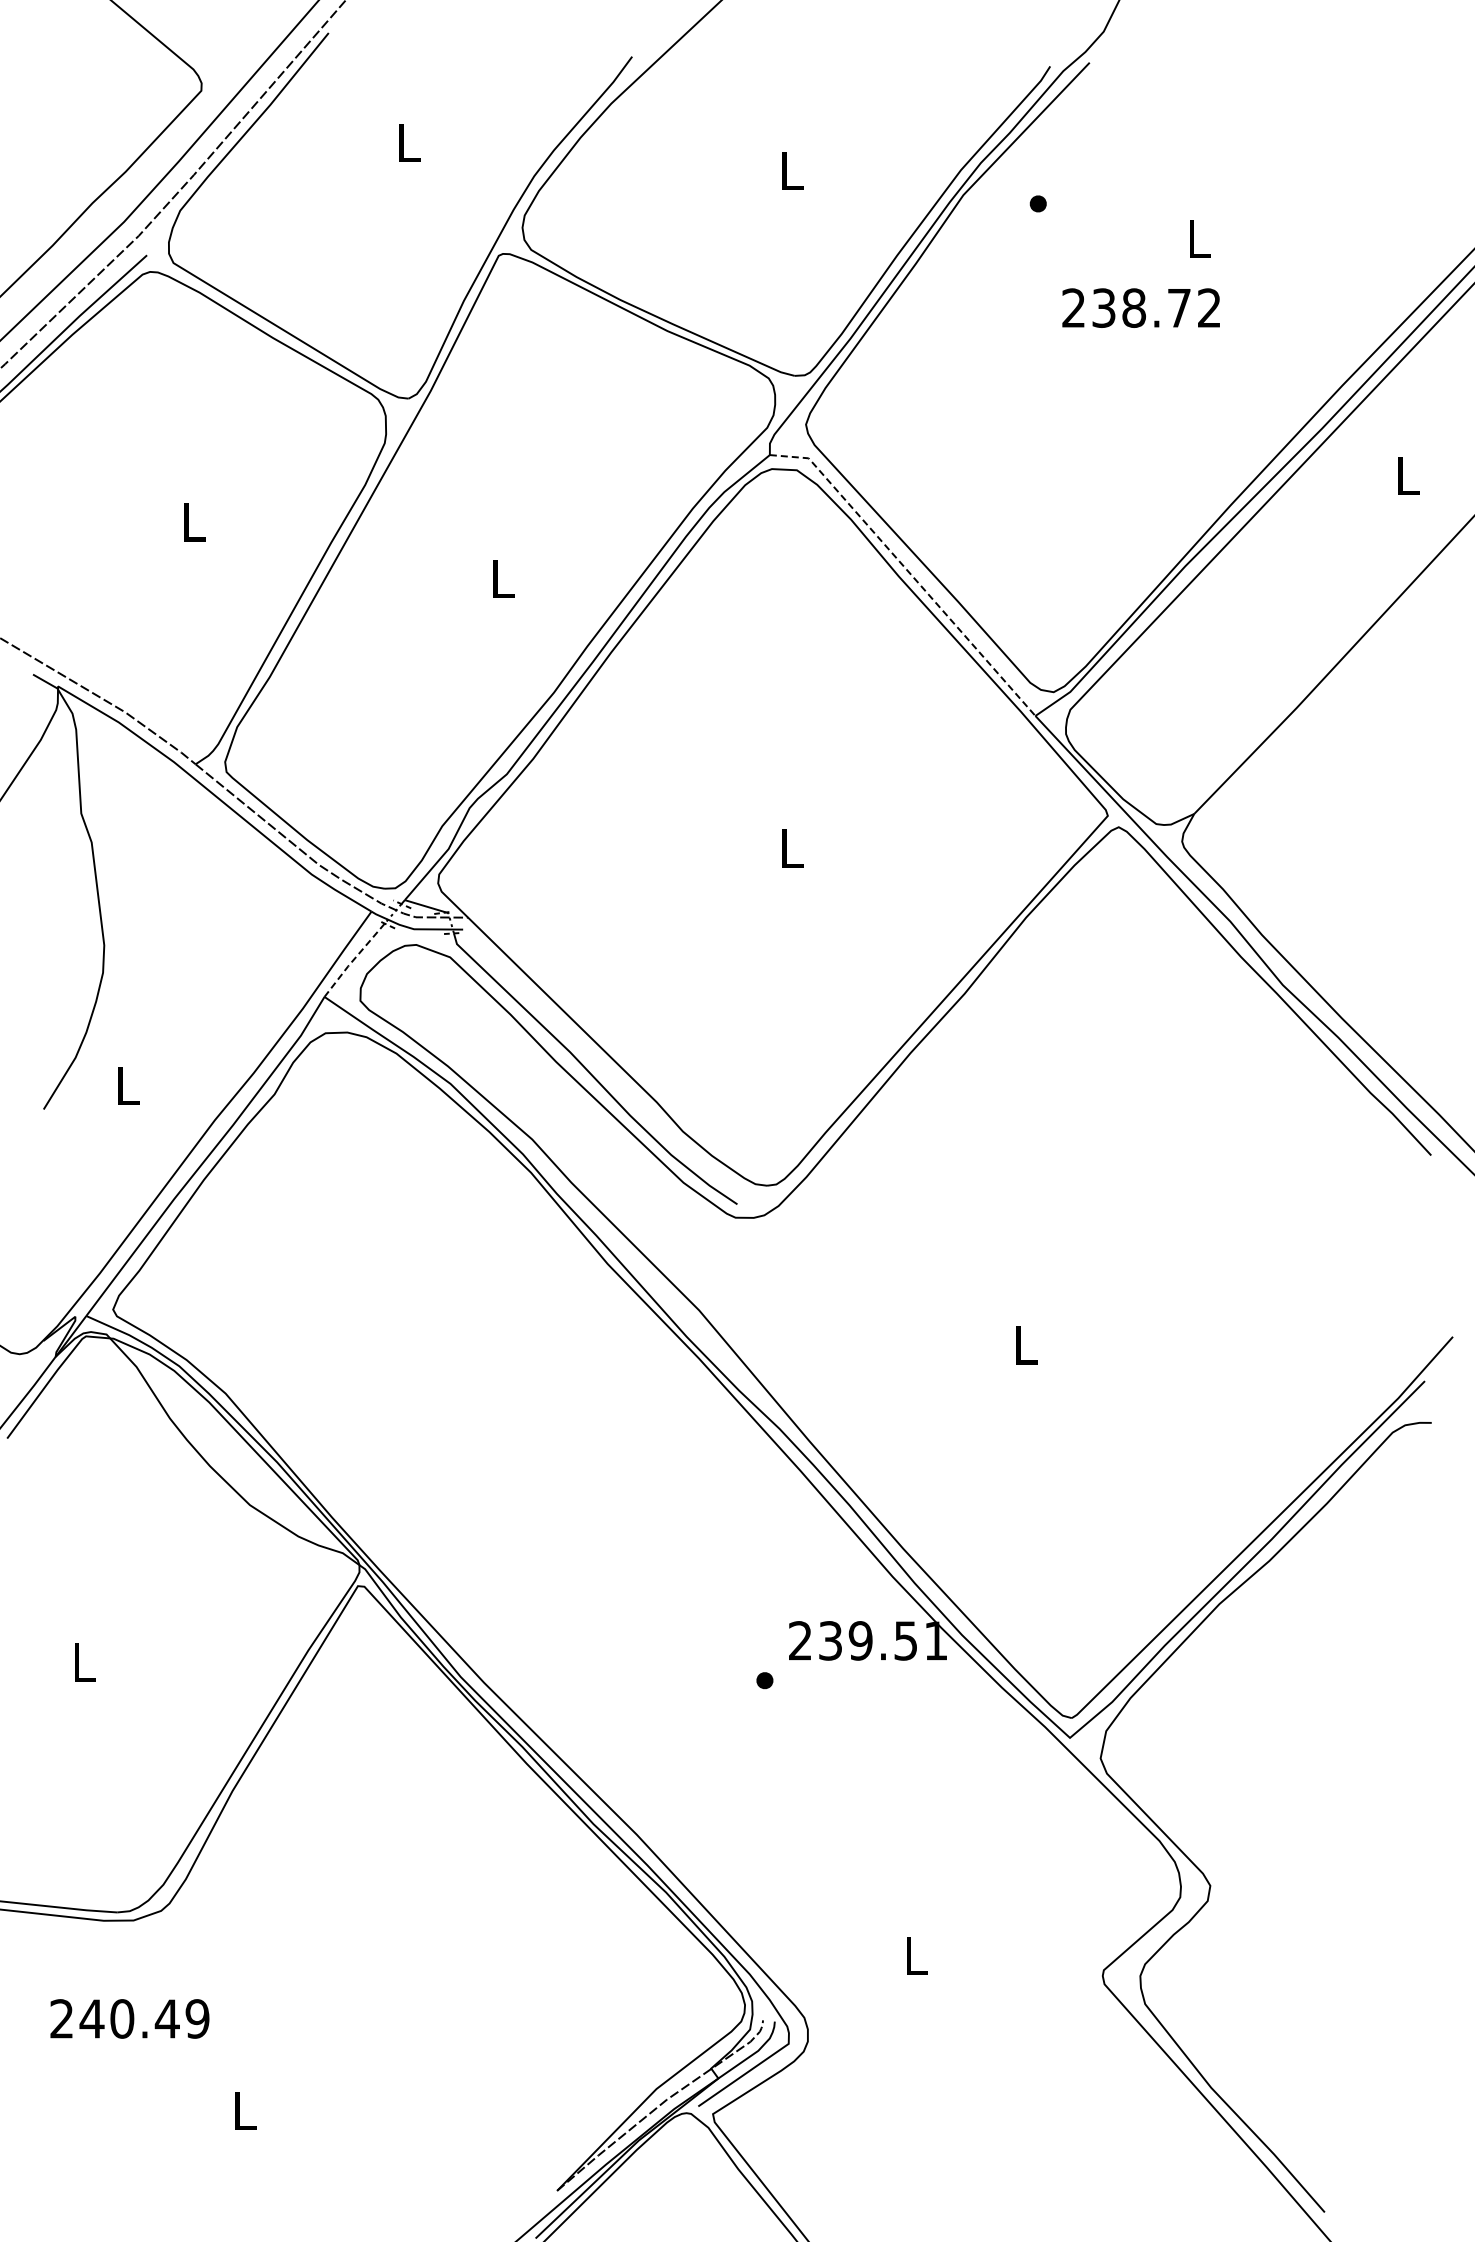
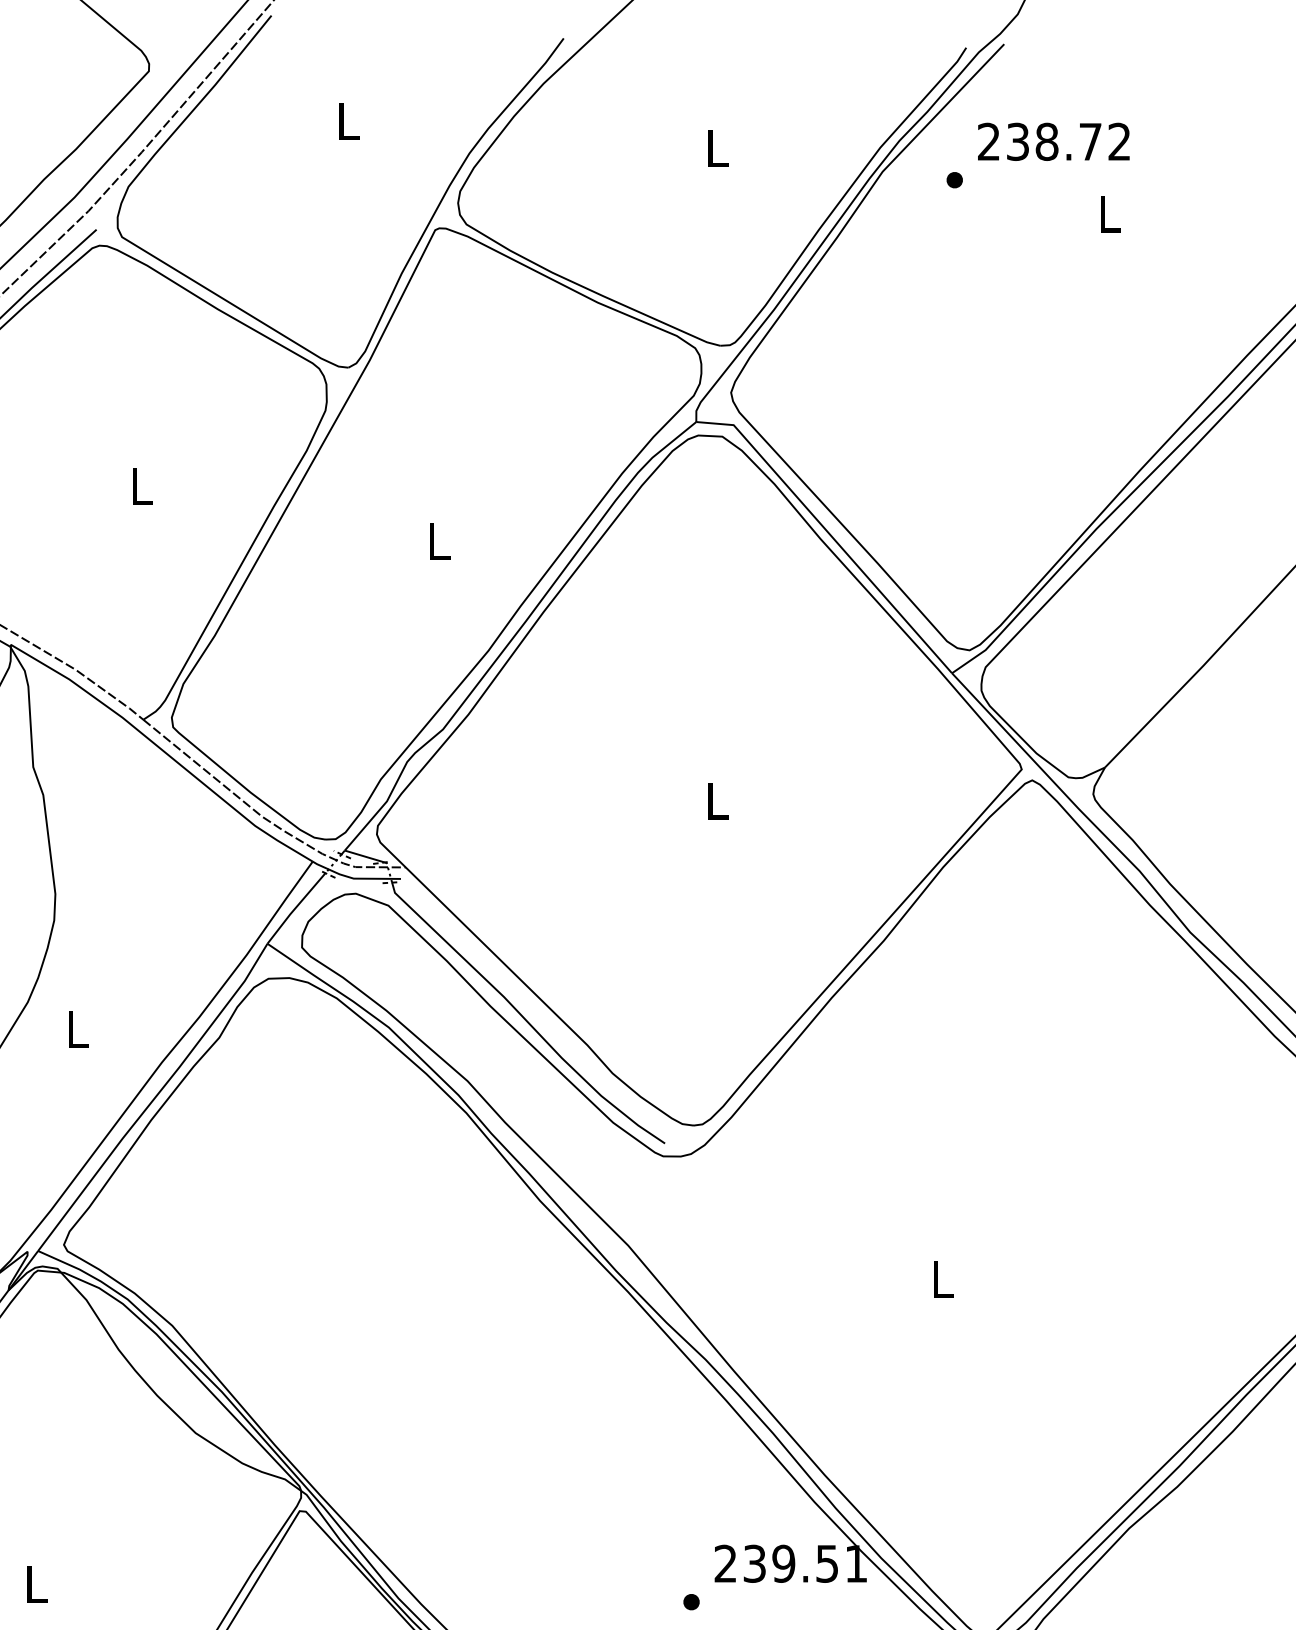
text: (1140, 307) -> (1053, 141), moved
line: (908, 572) -> (829, 535), dashed -> solid
line: (353, 960) -> (295, 908), dashed -> solid

